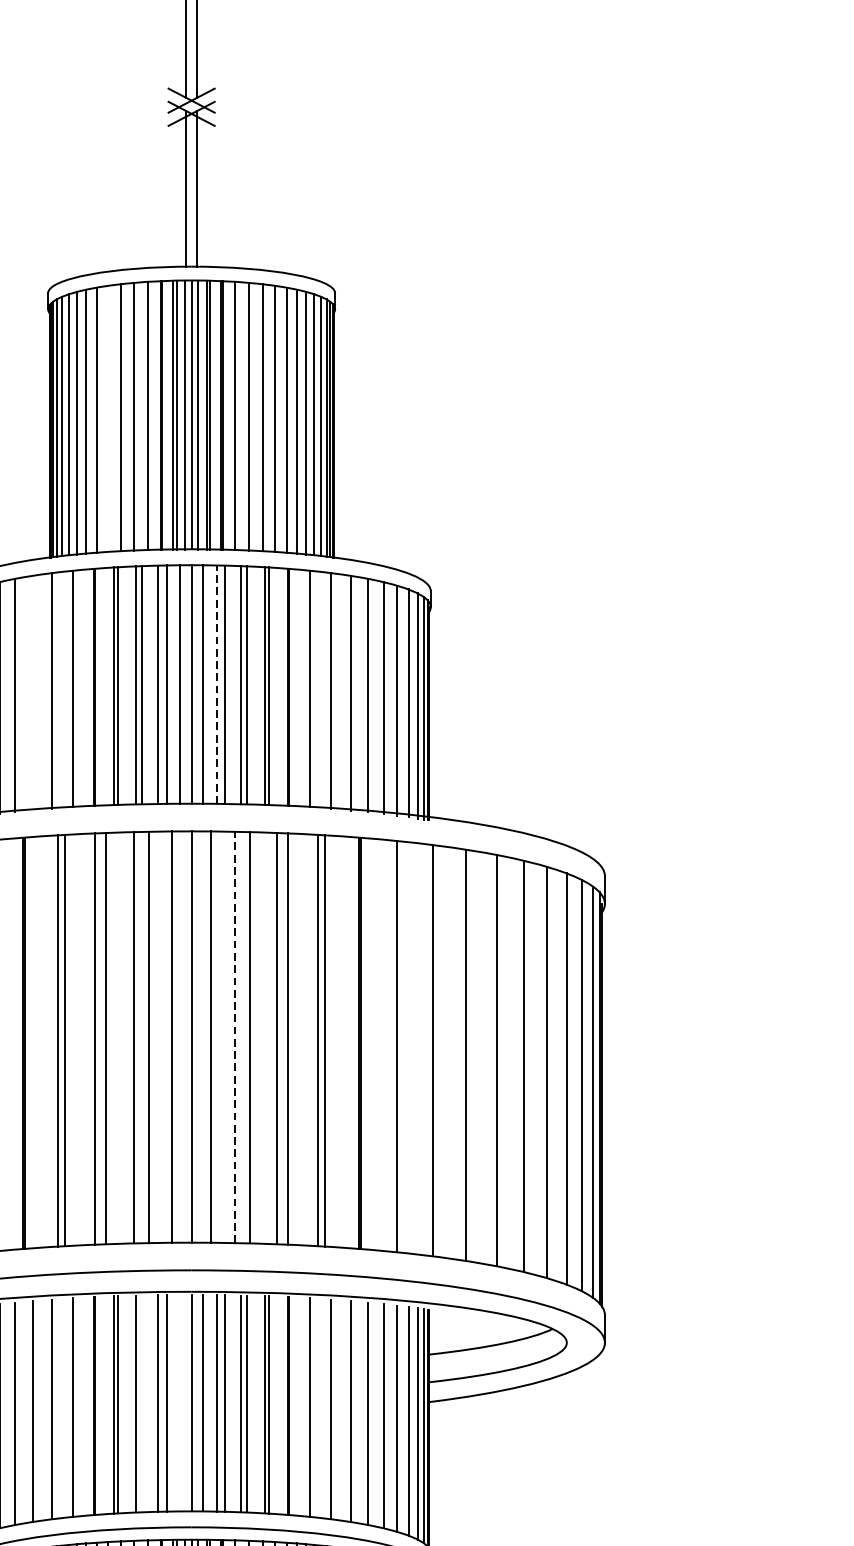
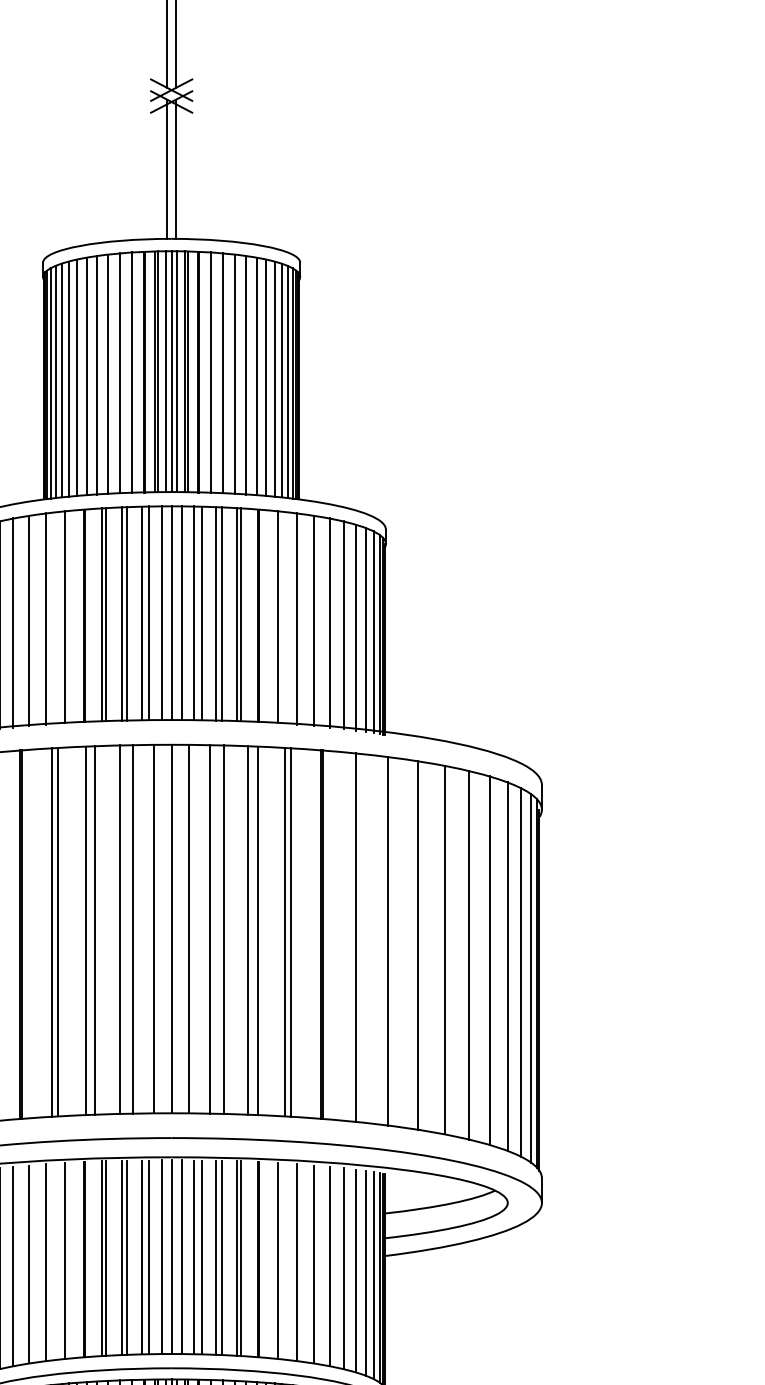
line: (107, 419) -> (96, 375), added
line: (216, 684) -> (193, 613), dashed -> solid
line: (32, 692) -> (29, 620), added
line: (235, 1036) -> (210, 928), dashed -> solid
line: (142, 1403) -> (127, 1257), added
line: (180, 1403) -> (161, 1257), added

